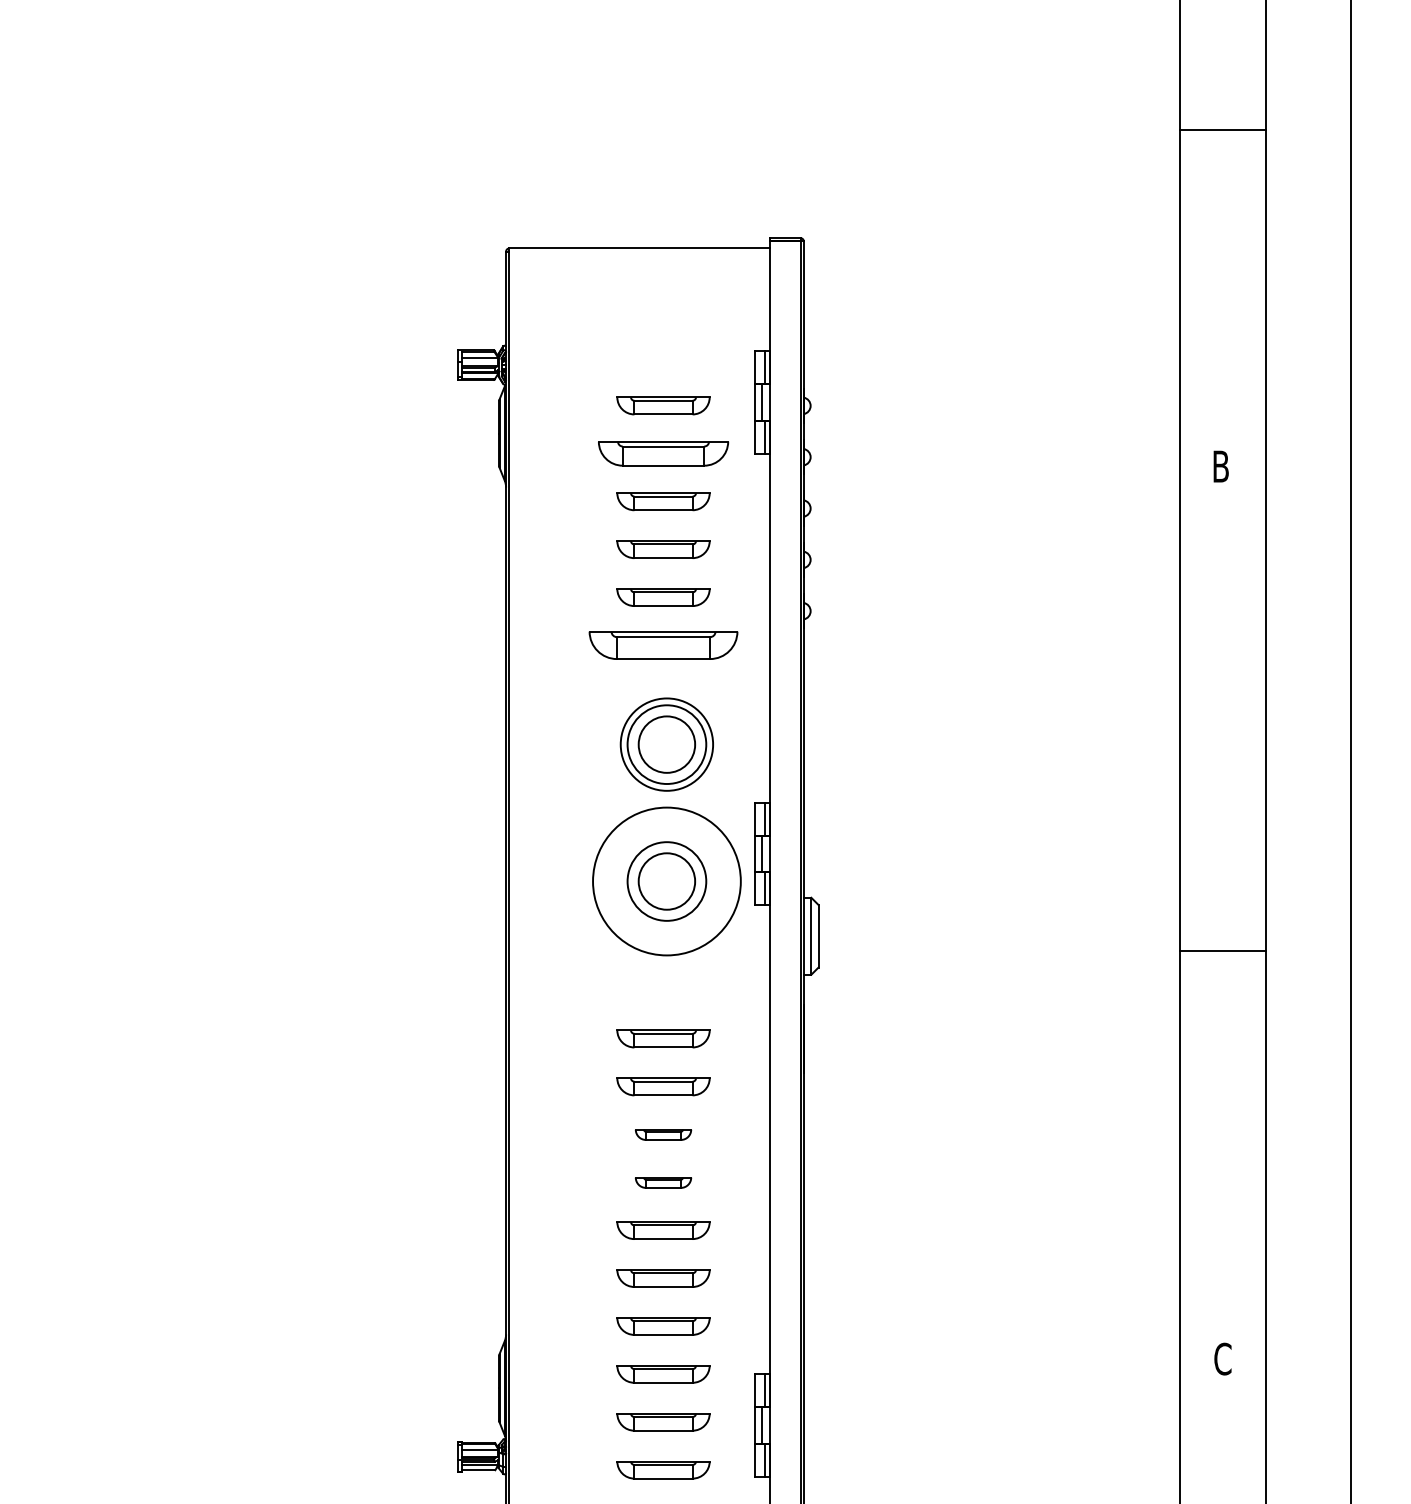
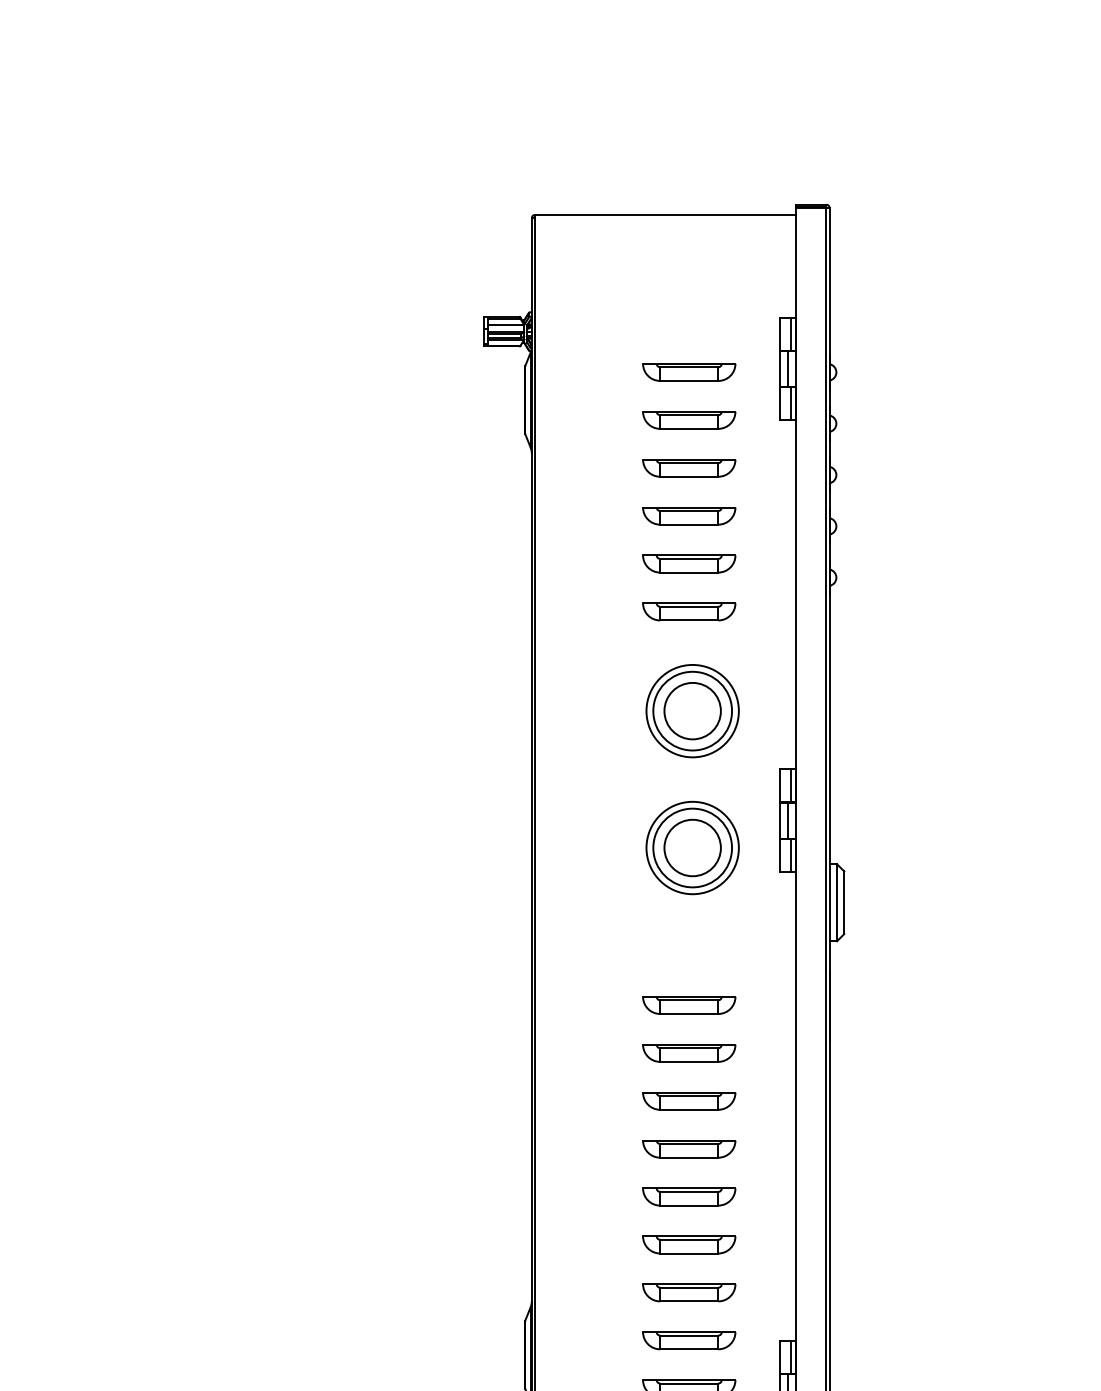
part: (663, 453) -> (689, 420), size x0.71
part: (663, 645) -> (689, 612), size x0.62
circle: (666, 881) -> (692, 848), size x0.62
part: (663, 1134) -> (689, 1101), size x1.67
part: (663, 1182) -> (689, 1149), size x1.67

